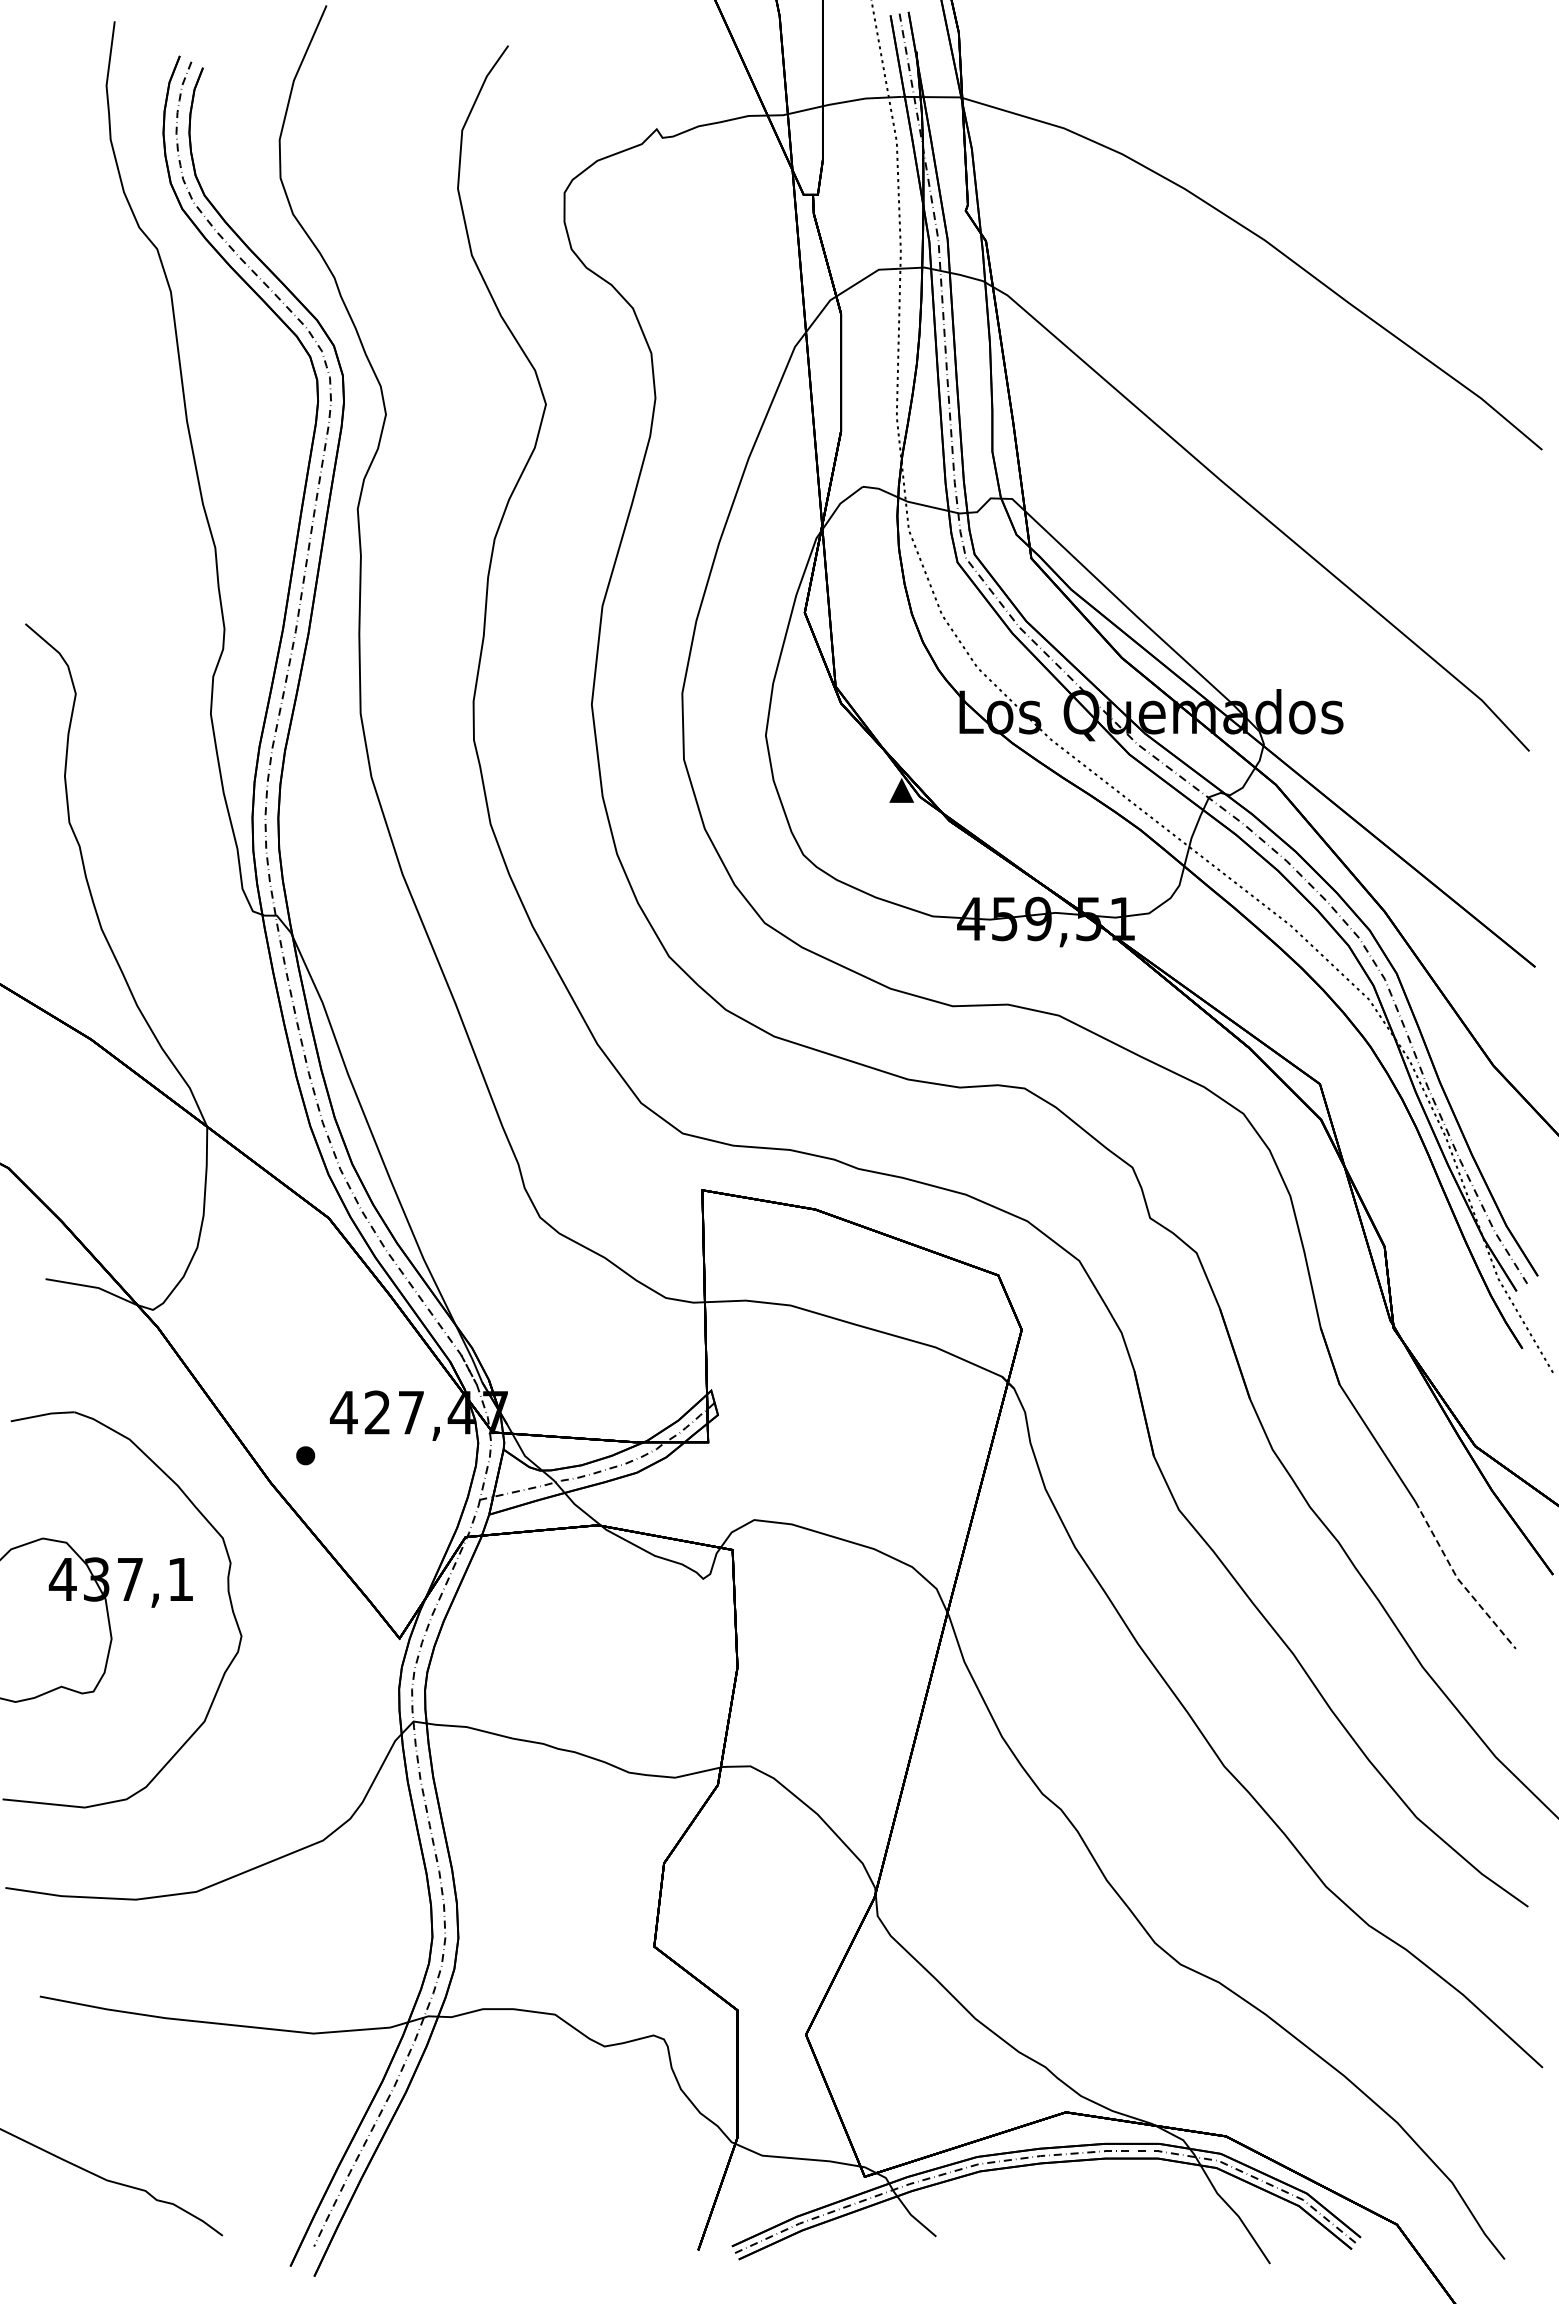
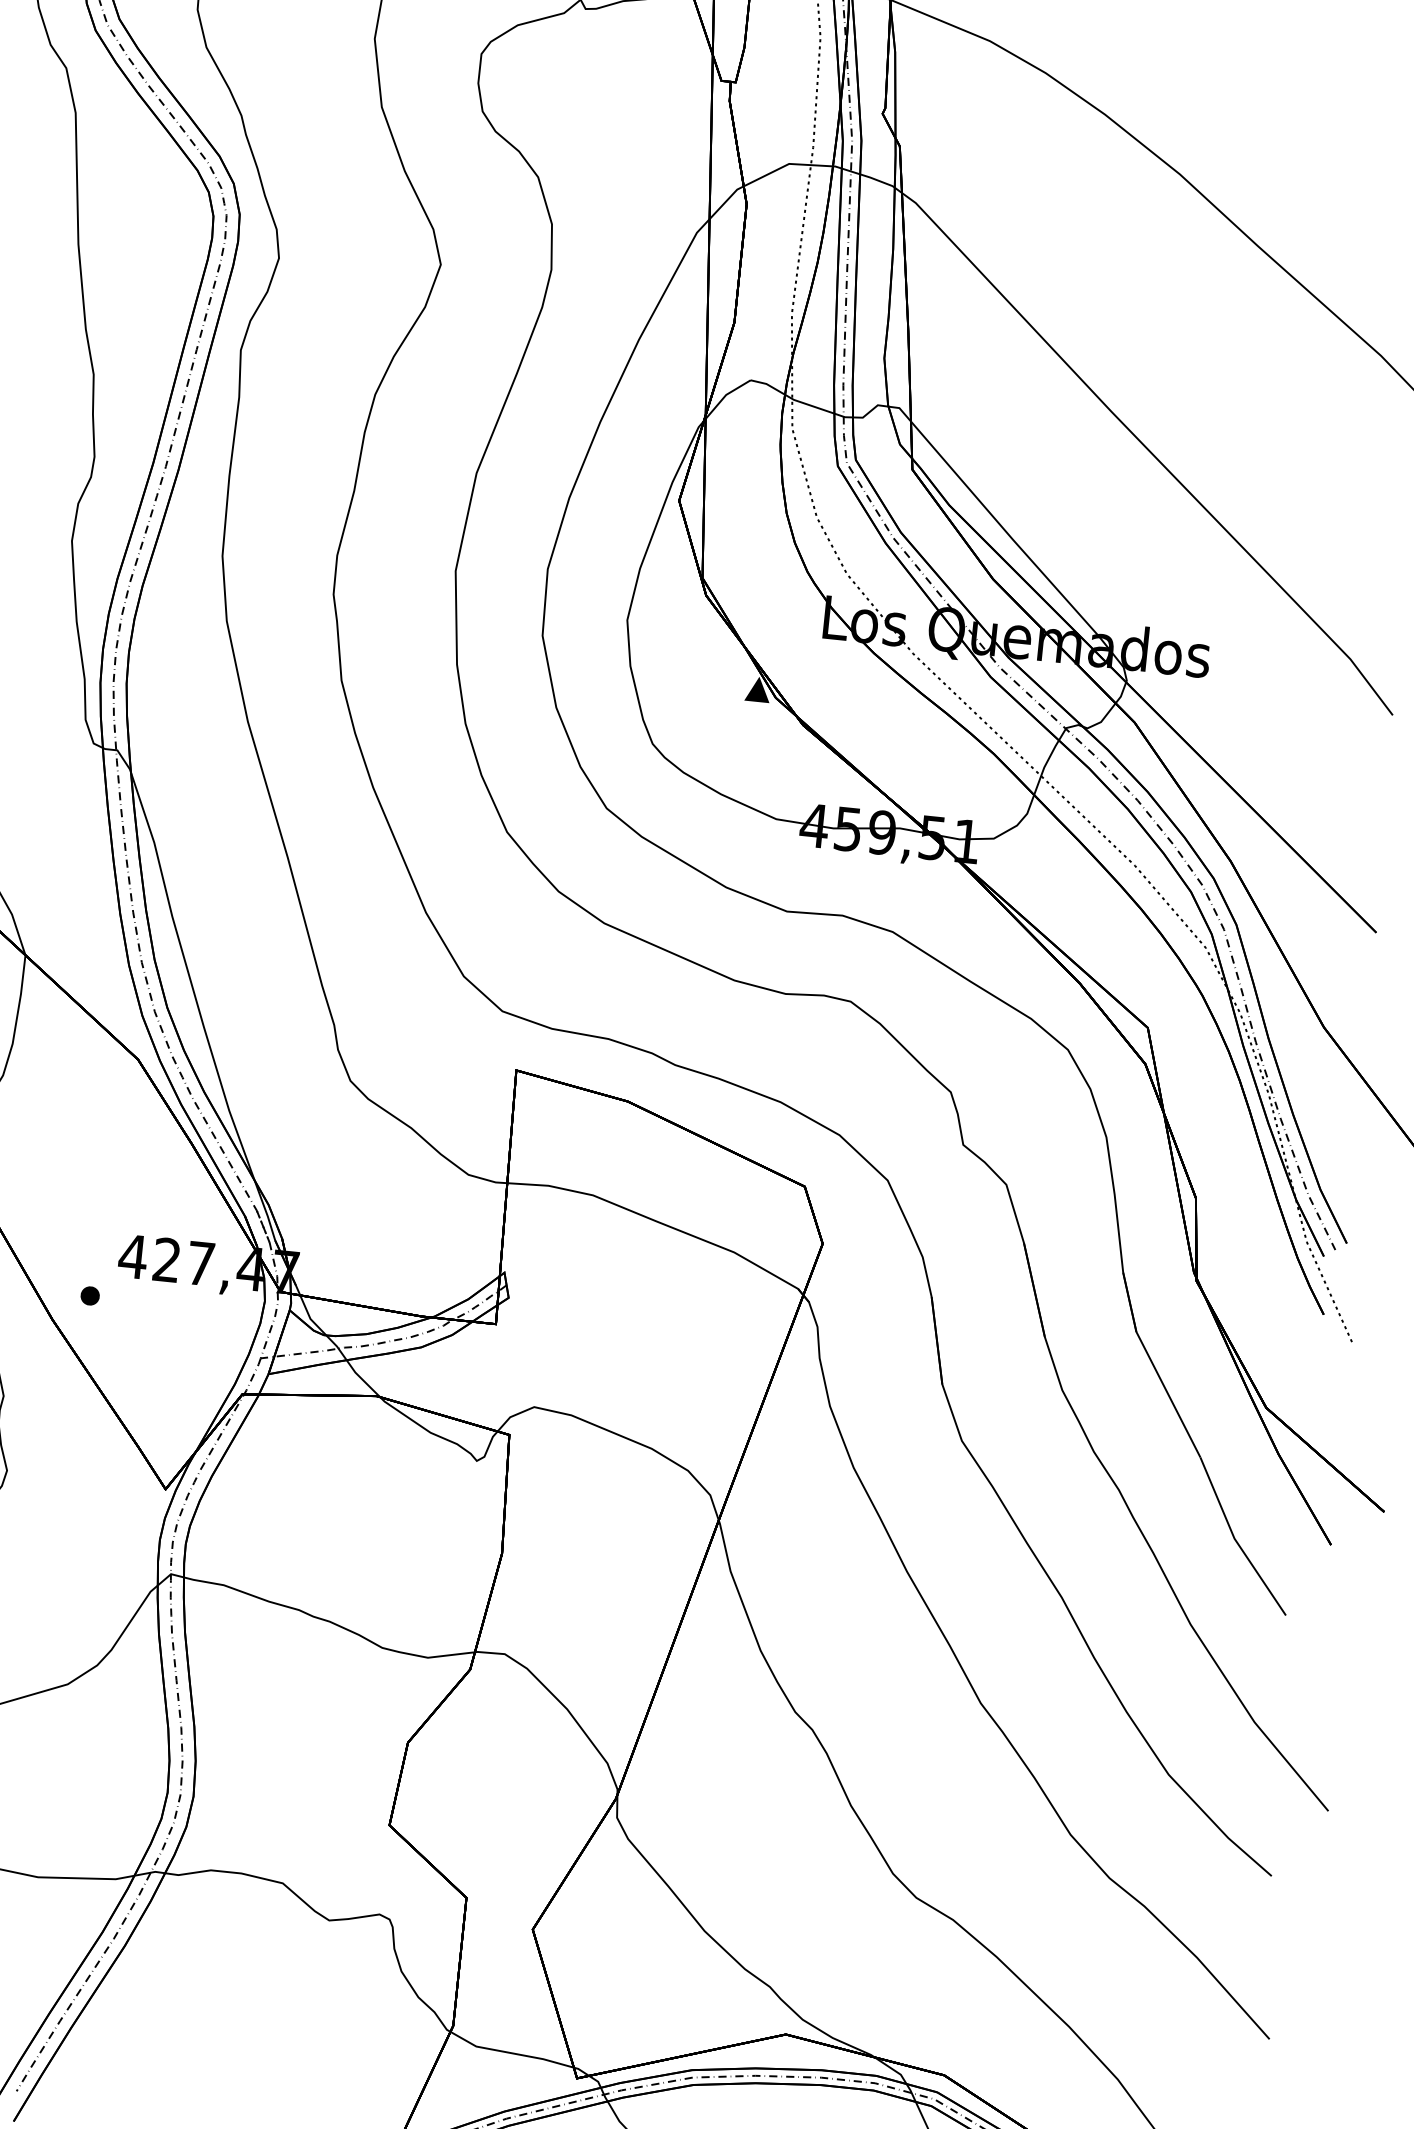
line: (1458, 1579) -> (1235, 1539), dashed -> solid

